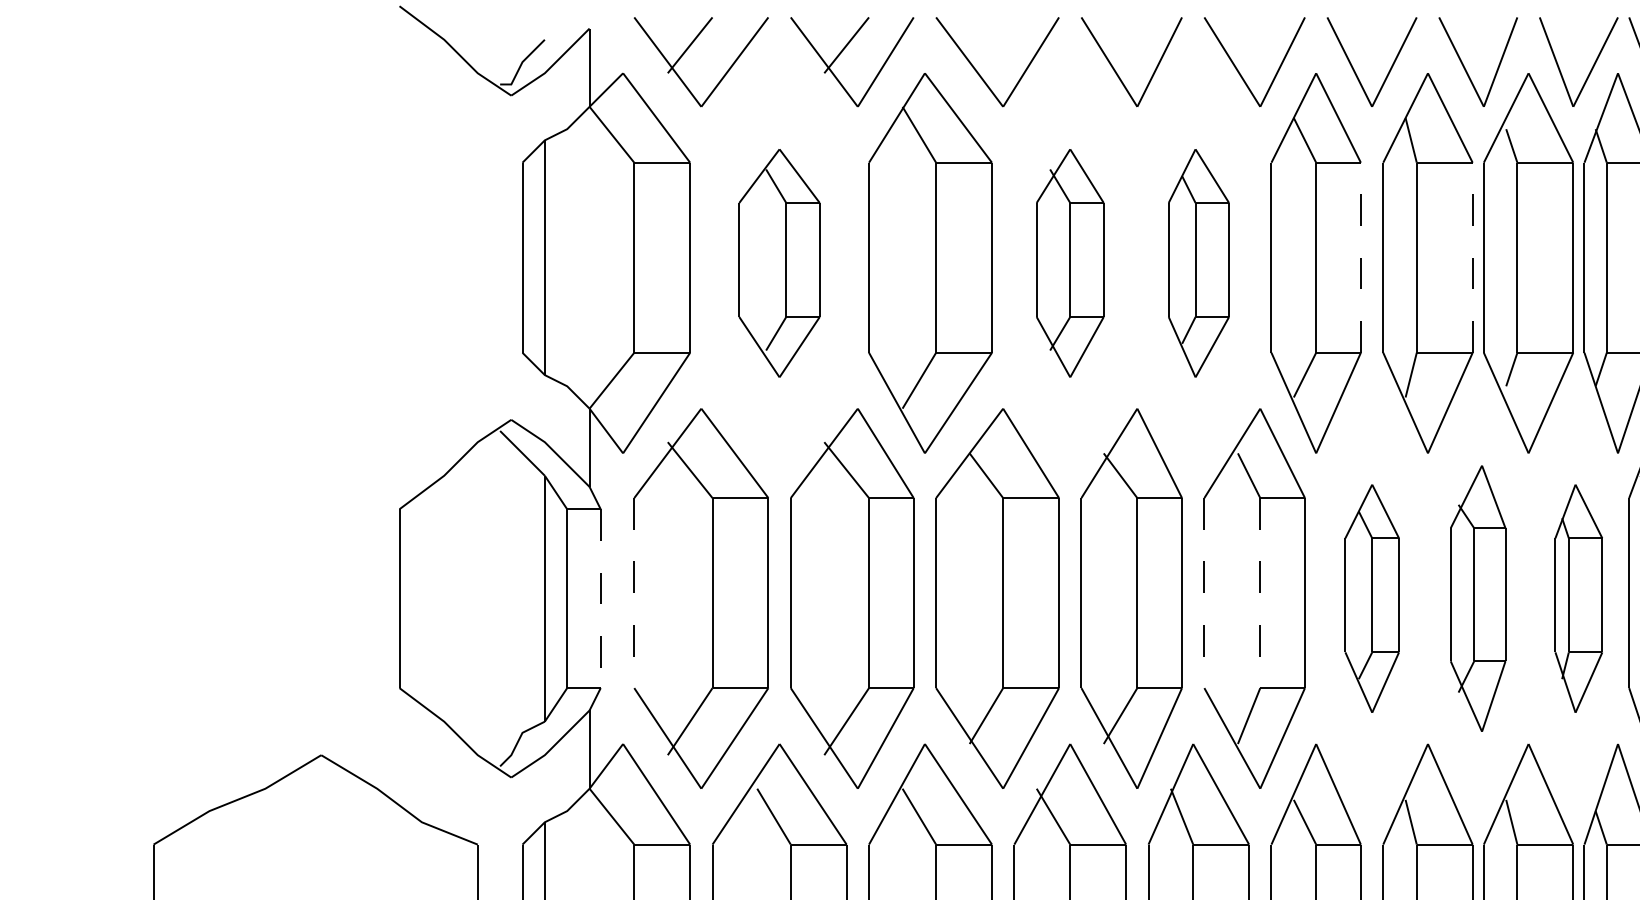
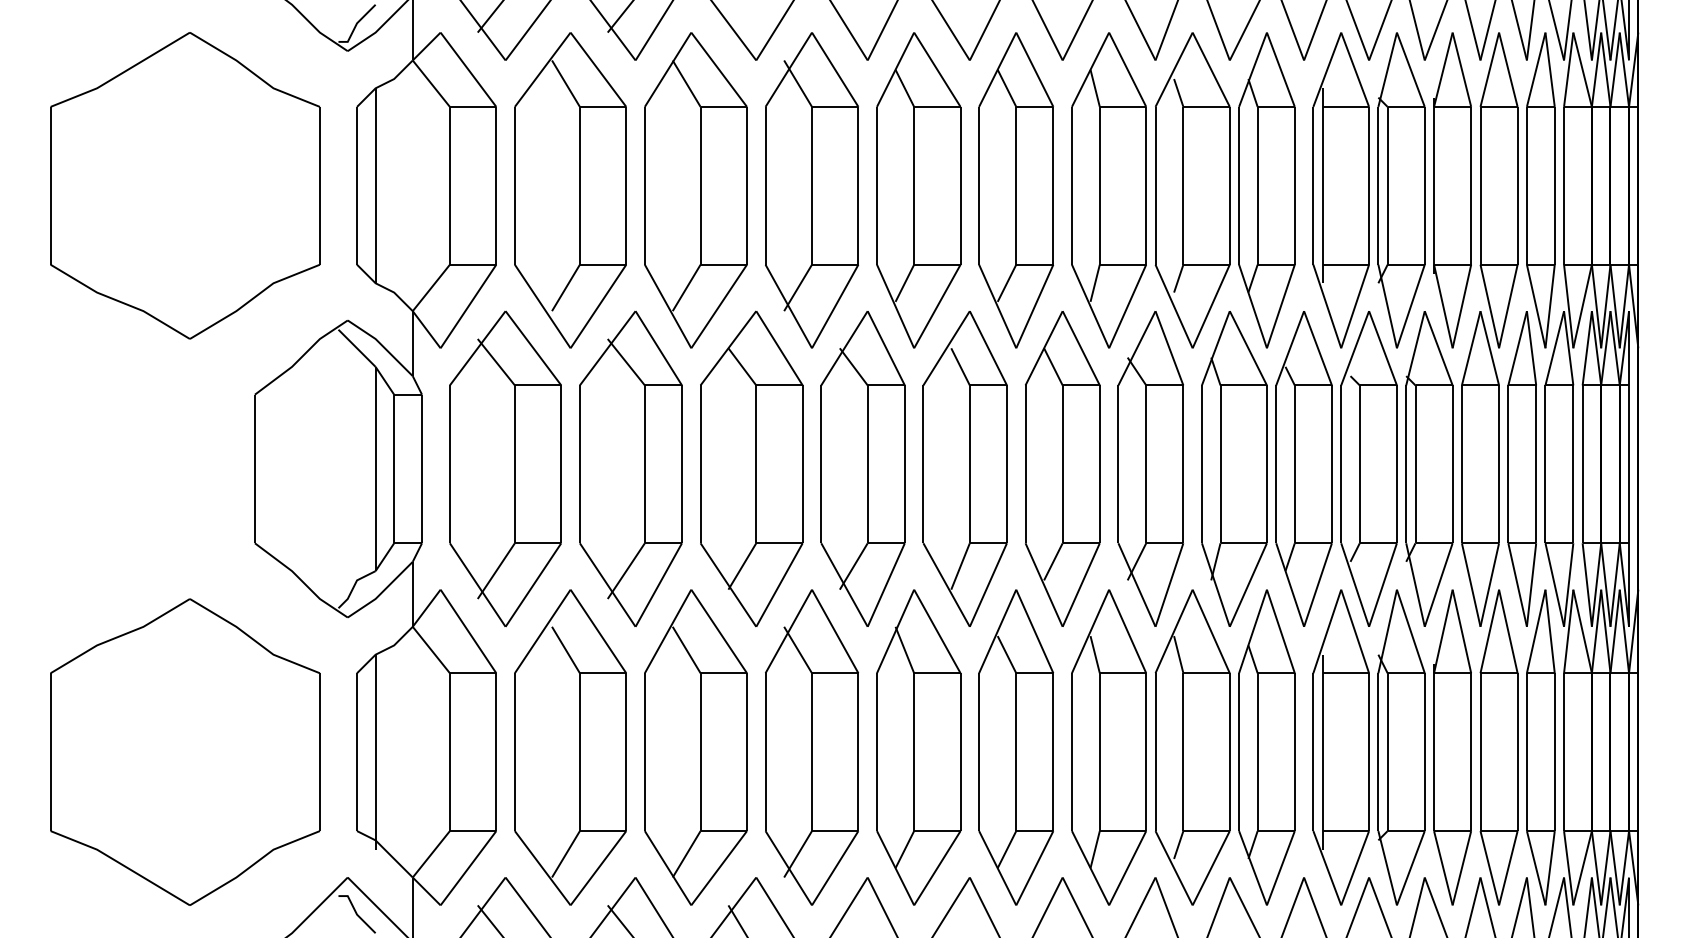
part: (315, 257) -> (185, 185), added
line: (1361, 257) -> (1053, 185), dashed -> solid
line: (1472, 257) -> (1146, 185), dashed -> solid
part: (779, 263) -> (570, 190), size x1.67
part: (1069, 263) -> (811, 190), size x1.67
part: (1198, 263) -> (918, 190), size x1.67
line: (633, 593) -> (449, 464), dashed -> solid
line: (1204, 593) -> (923, 464), dashed -> solid
line: (1259, 593) -> (969, 464), dashed -> solid
part: (1371, 598) -> (1062, 468), size x1.67
part: (1477, 598) -> (1150, 468), size x1.43
part: (1578, 598) -> (1234, 468), size x1.67
line: (601, 599) -> (422, 469), dashed -> solid

